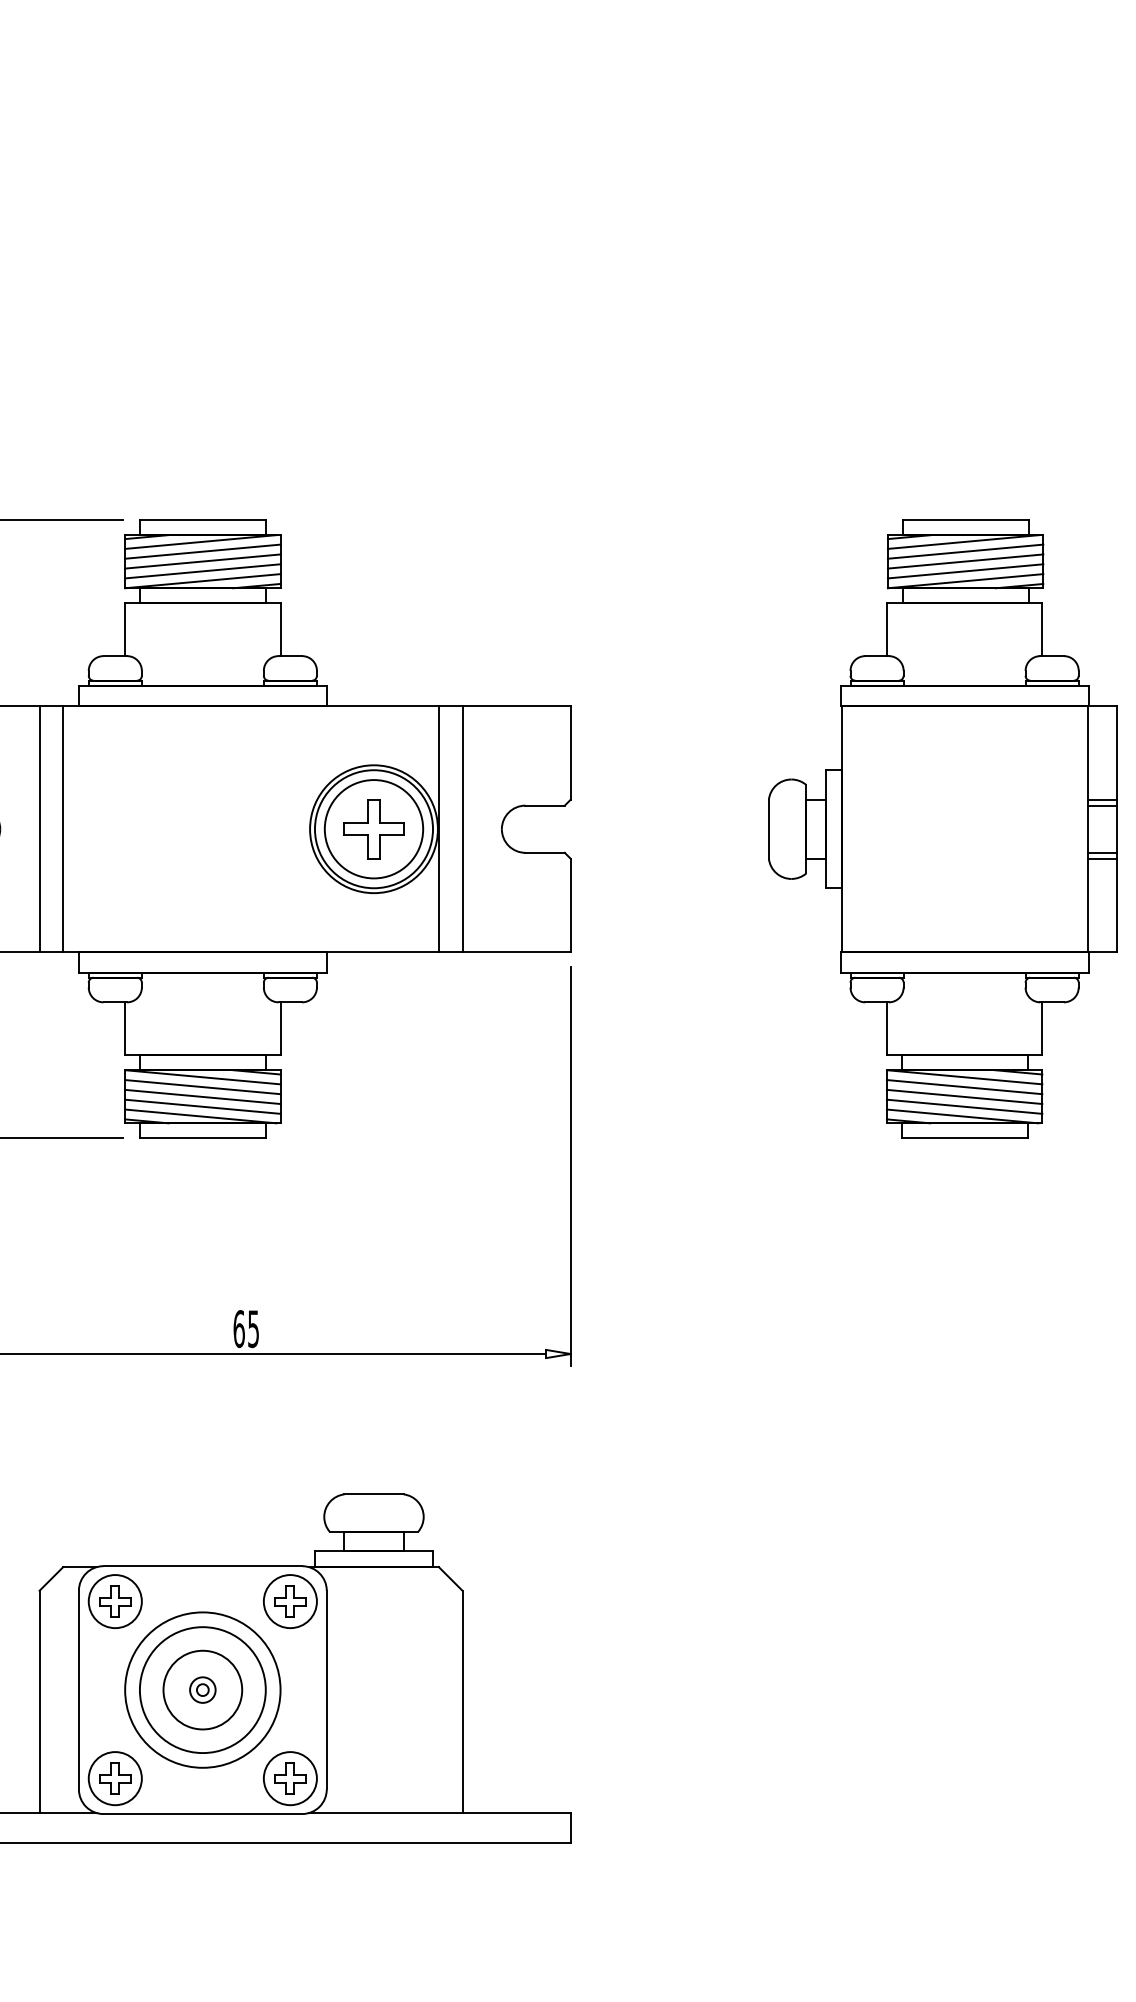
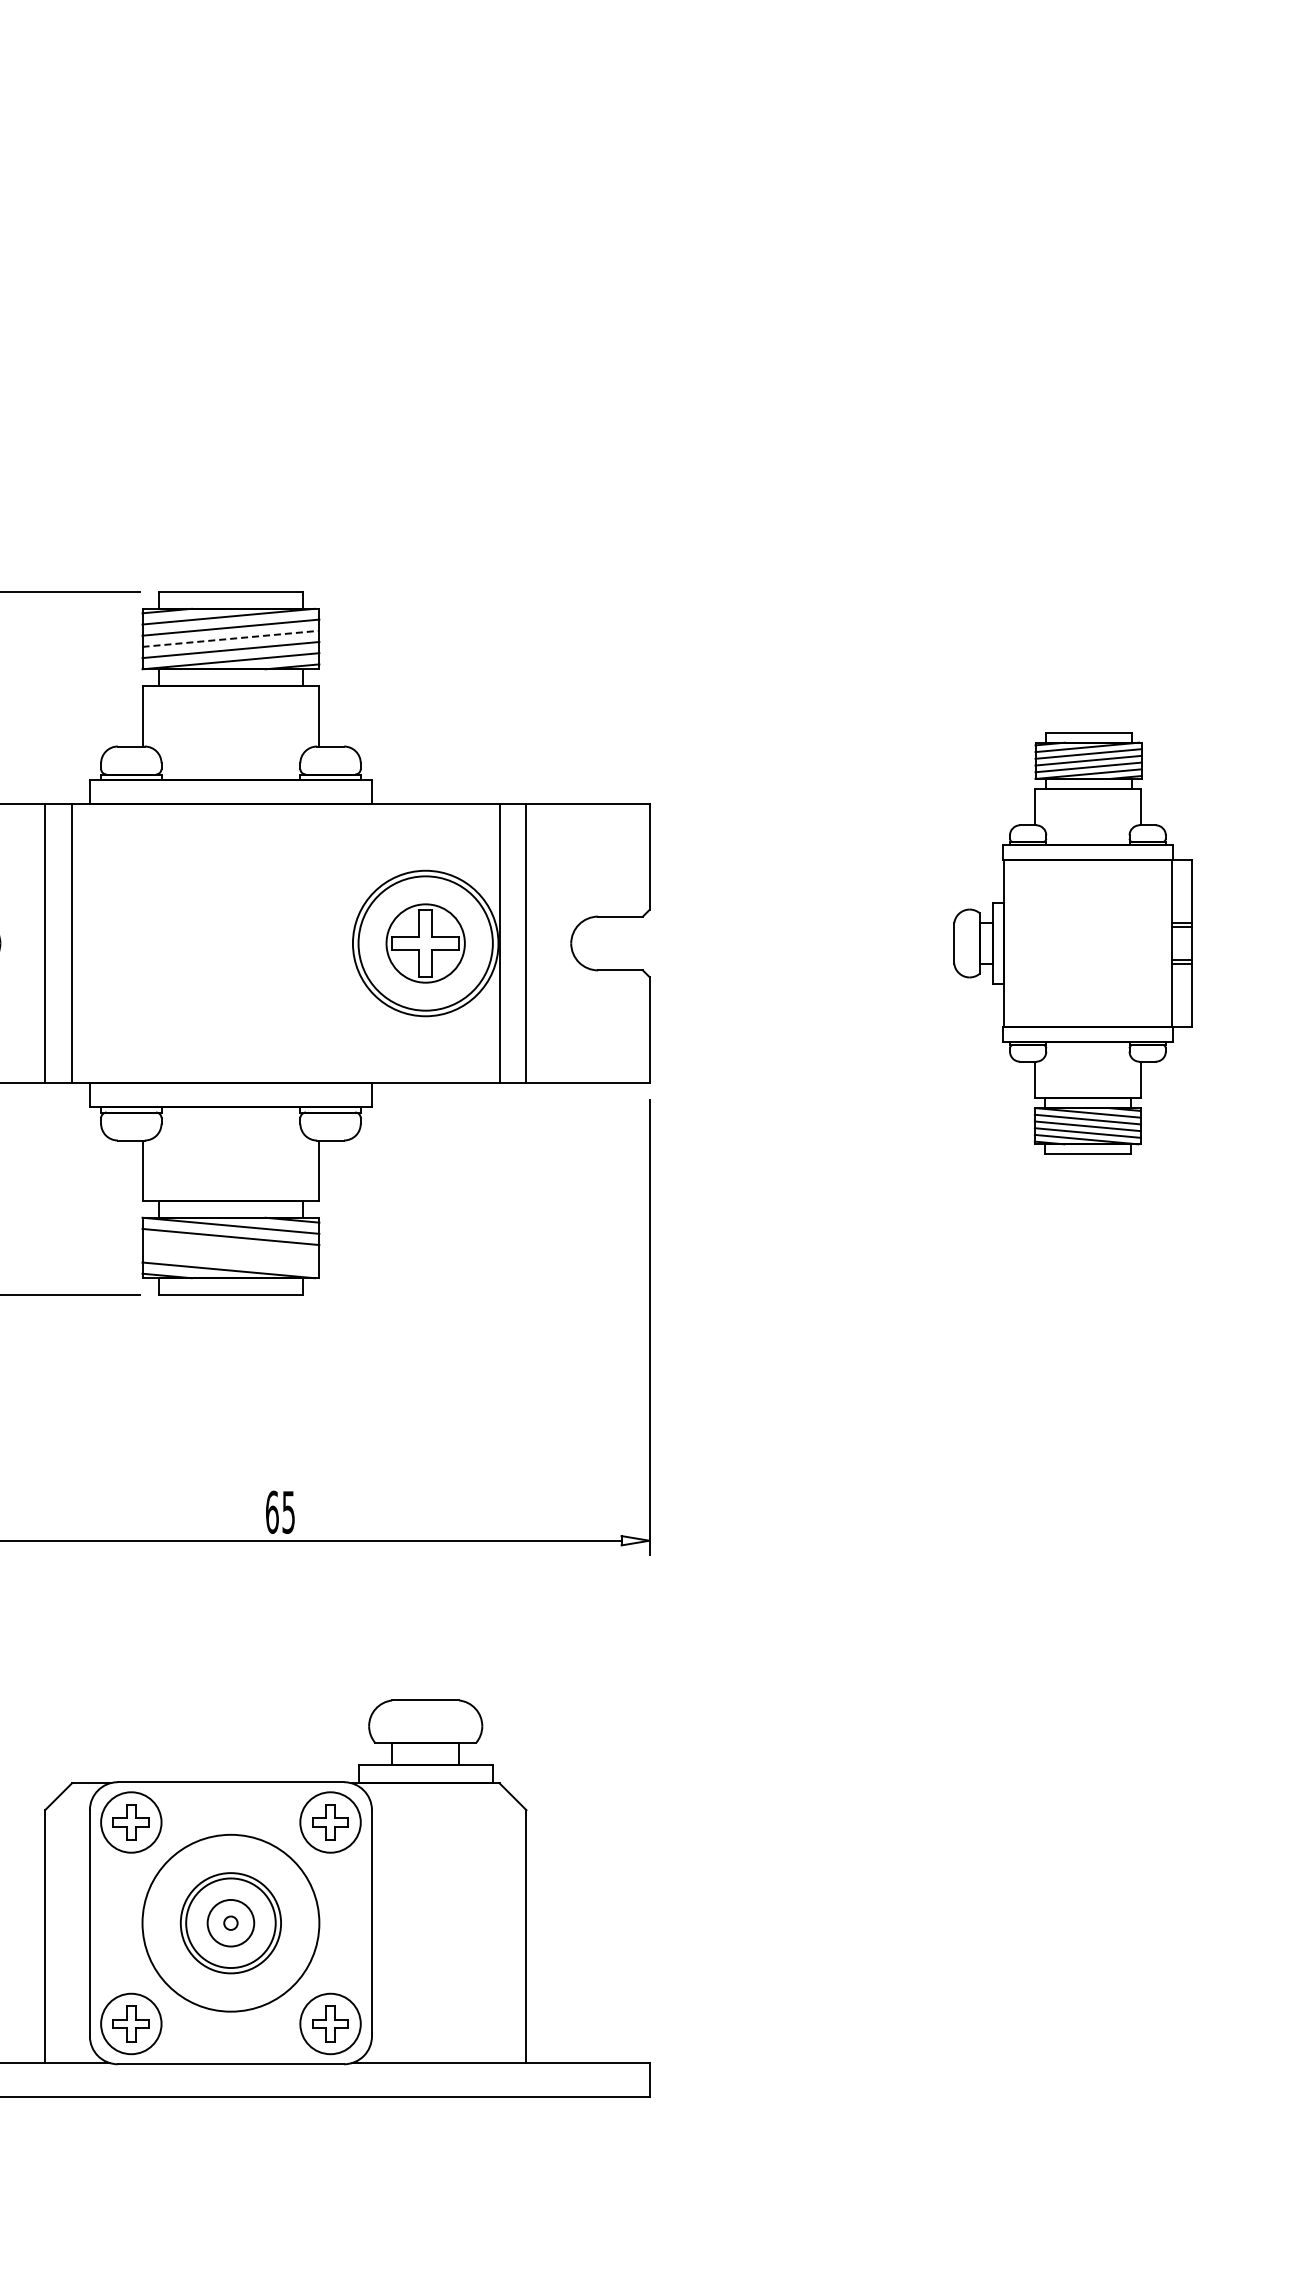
line: (202, 561) -> (230, 638), solid -> dashed
circle: (373, 829) -> (425, 943), size x0.7
part: (942, 829) -> (1072, 943), size x0.6
line: (202, 1097) -> (230, 1248), removed
line: (202, 1106) -> (230, 1259), removed
circle: (202, 1689) -> (230, 1922), size x0.7
circle: (202, 1689) -> (230, 1922), size x1.6

